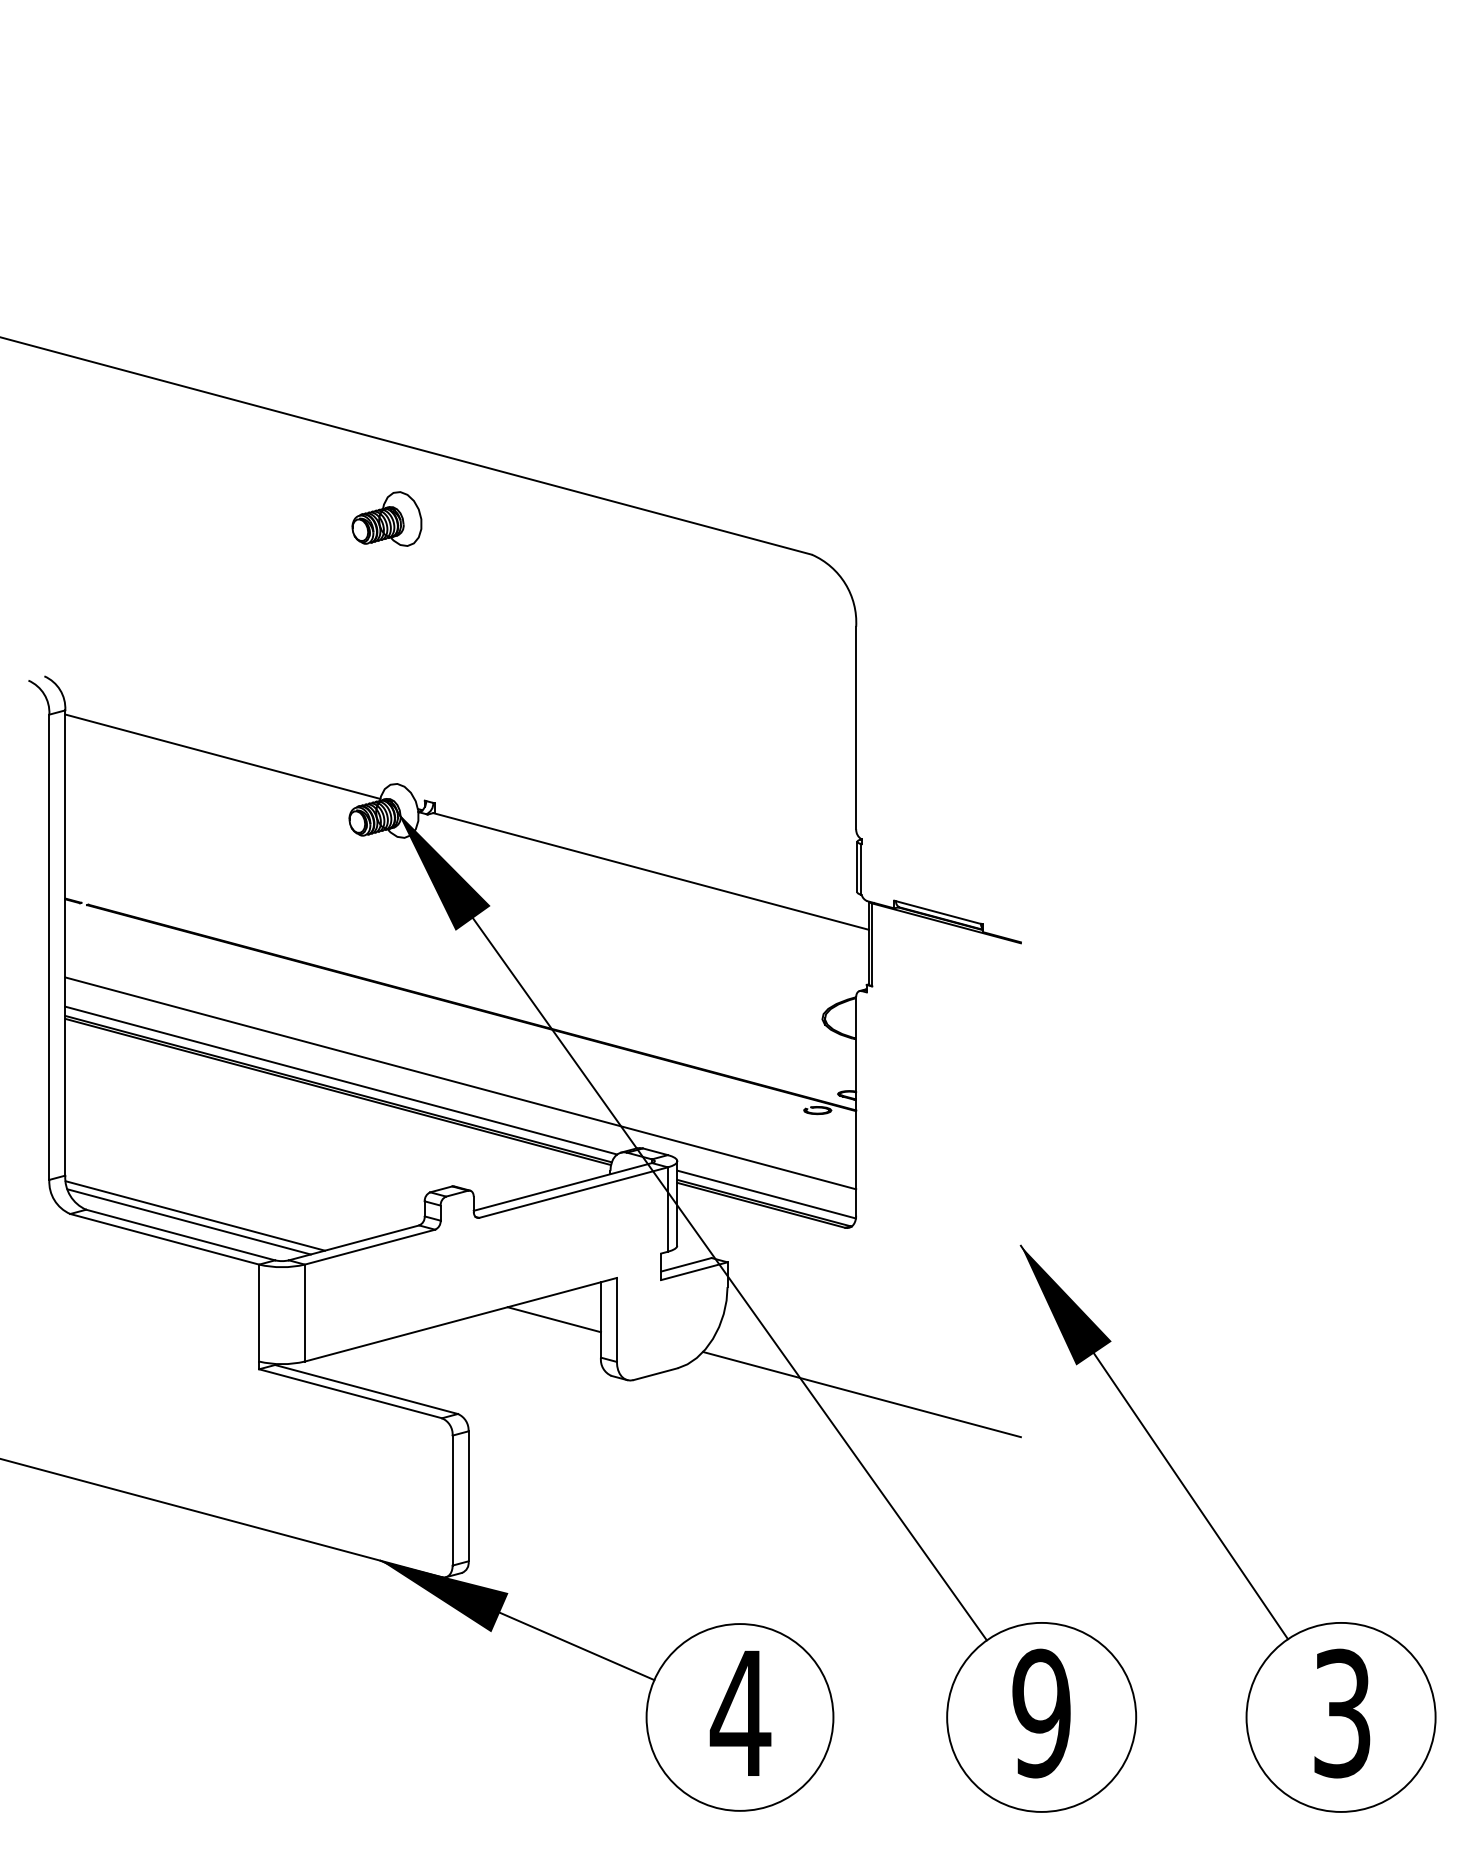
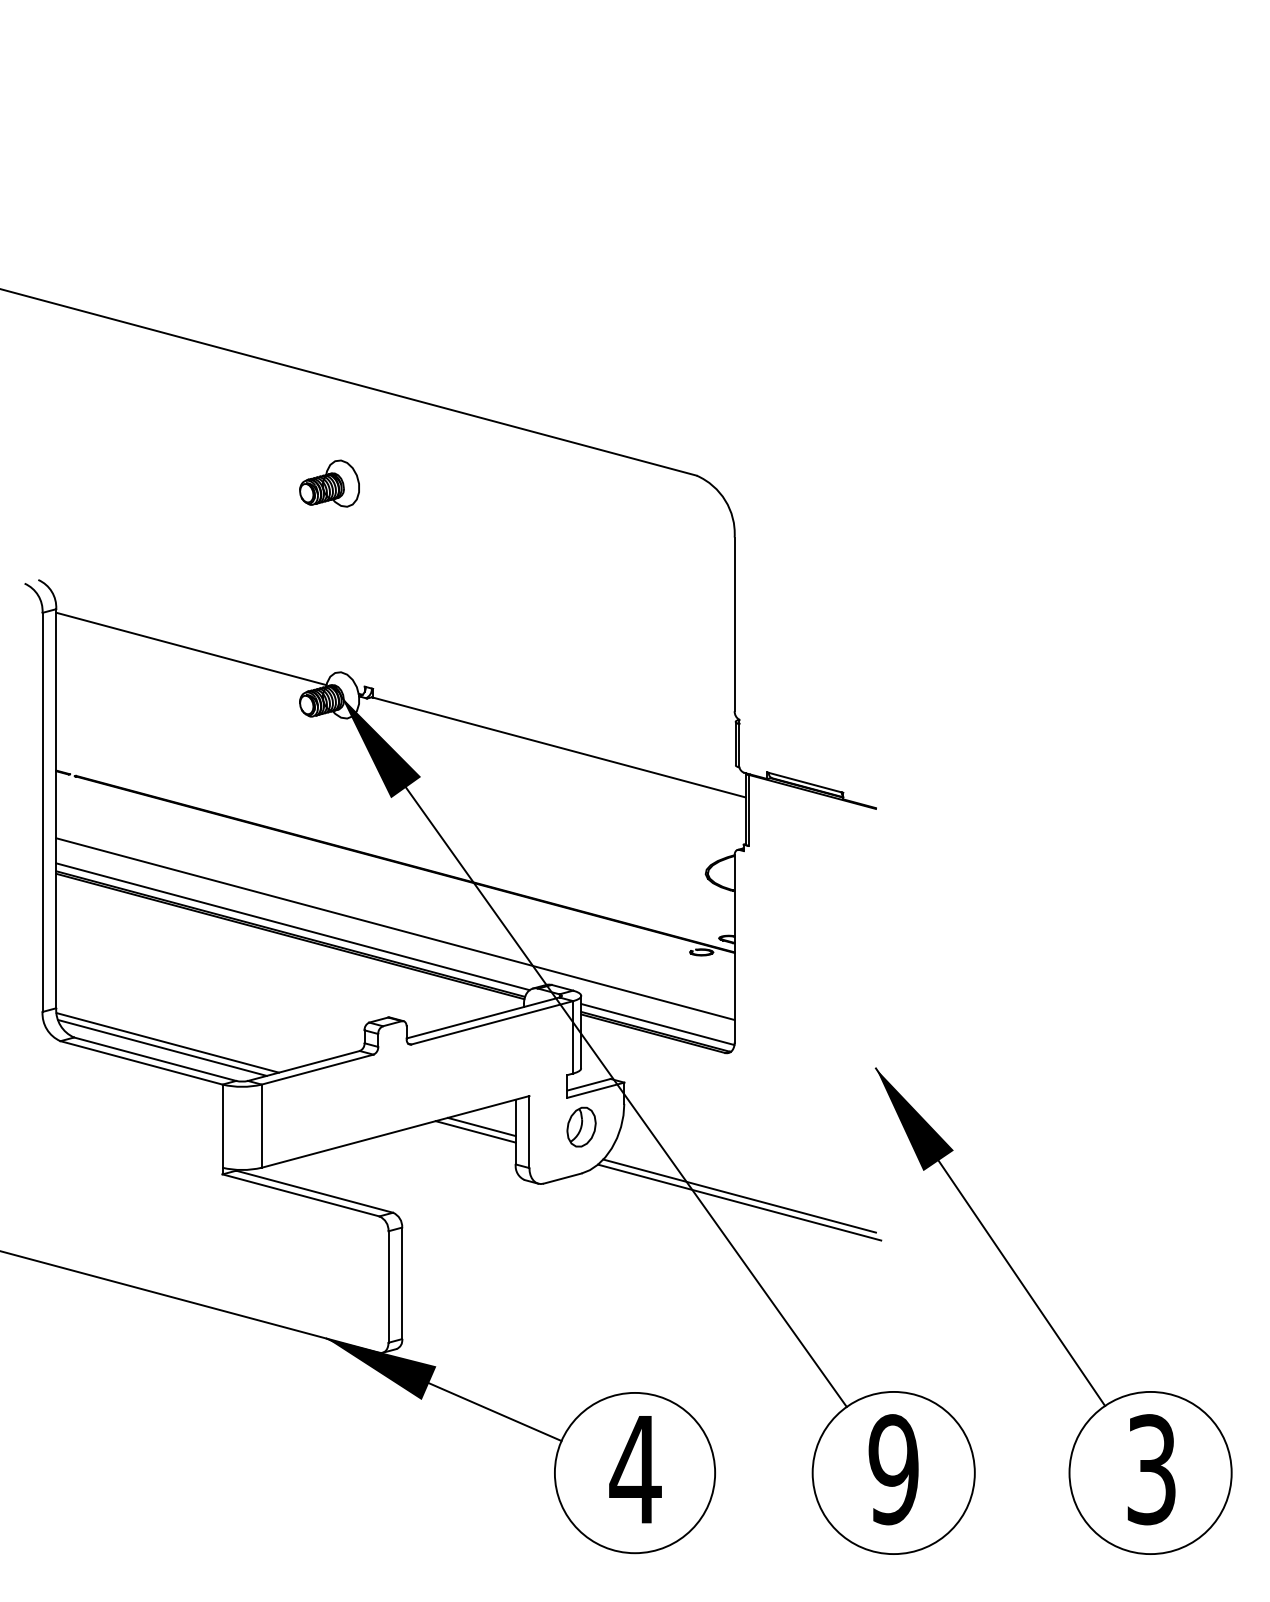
part: (386, 518) -> (329, 483), moved
line: (561, 1313) -> (481, 1126), added
part: (677, 1313) -> (581, 1126), added
line: (861, 1401) -> (739, 1202), added

